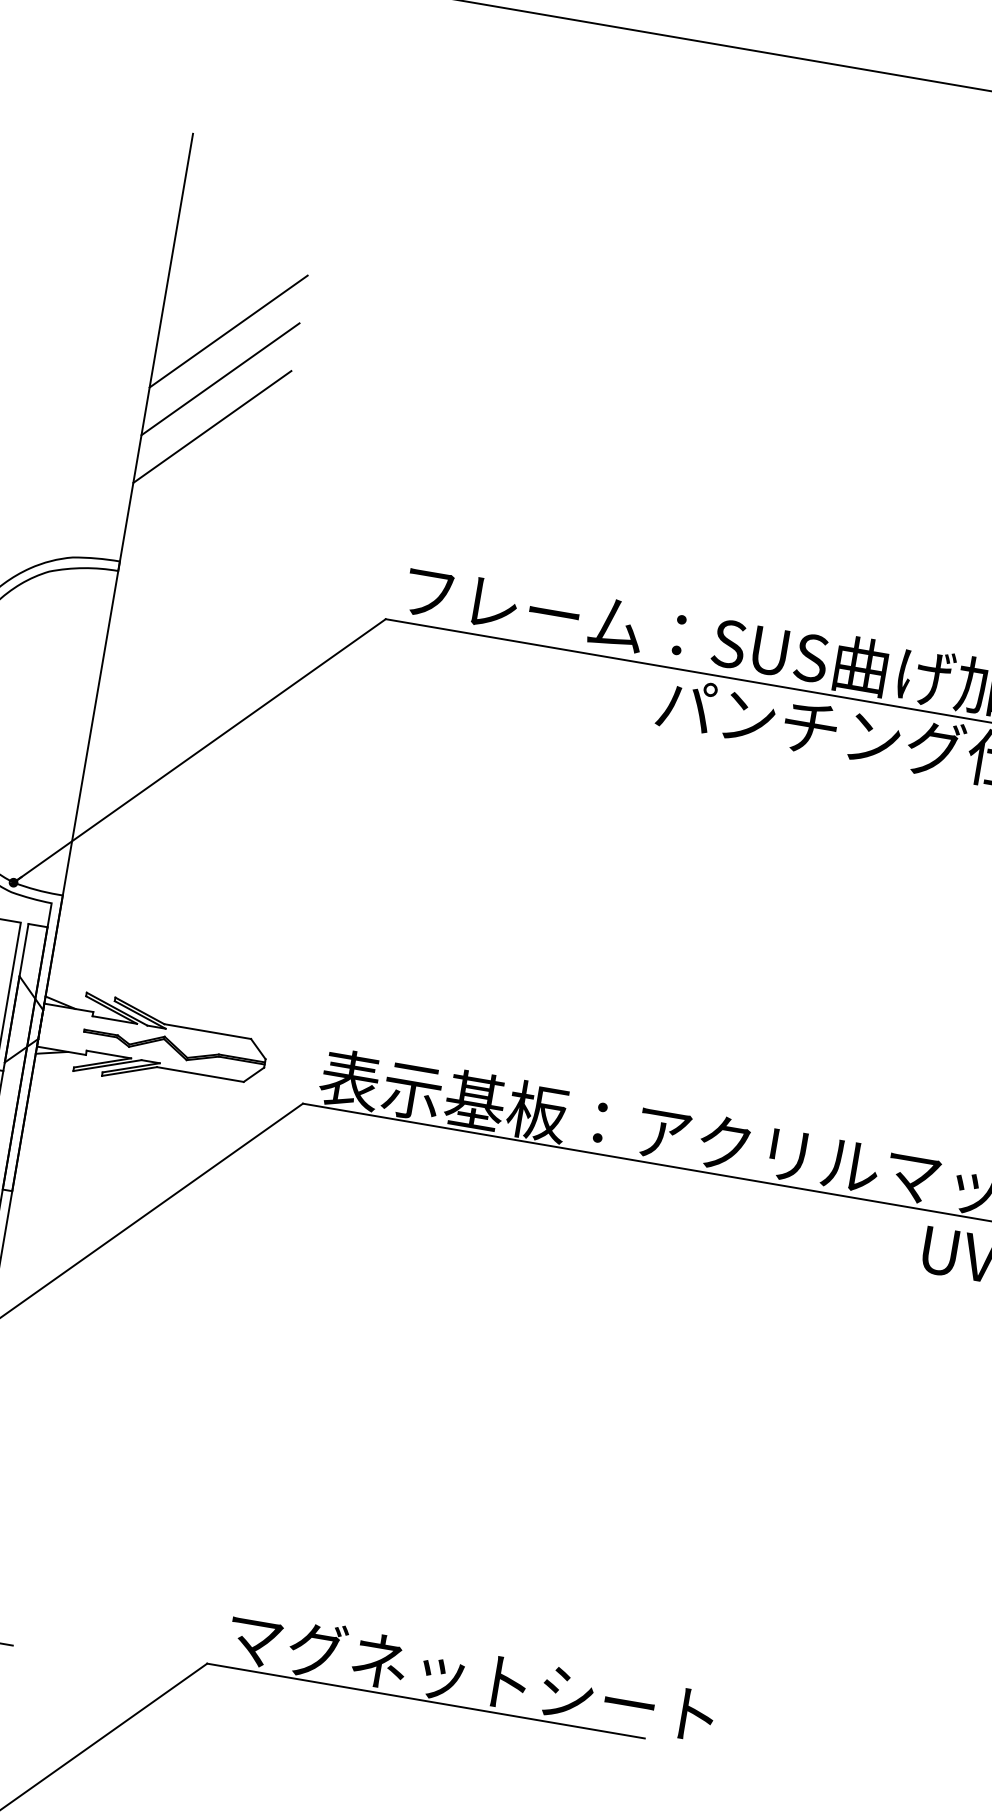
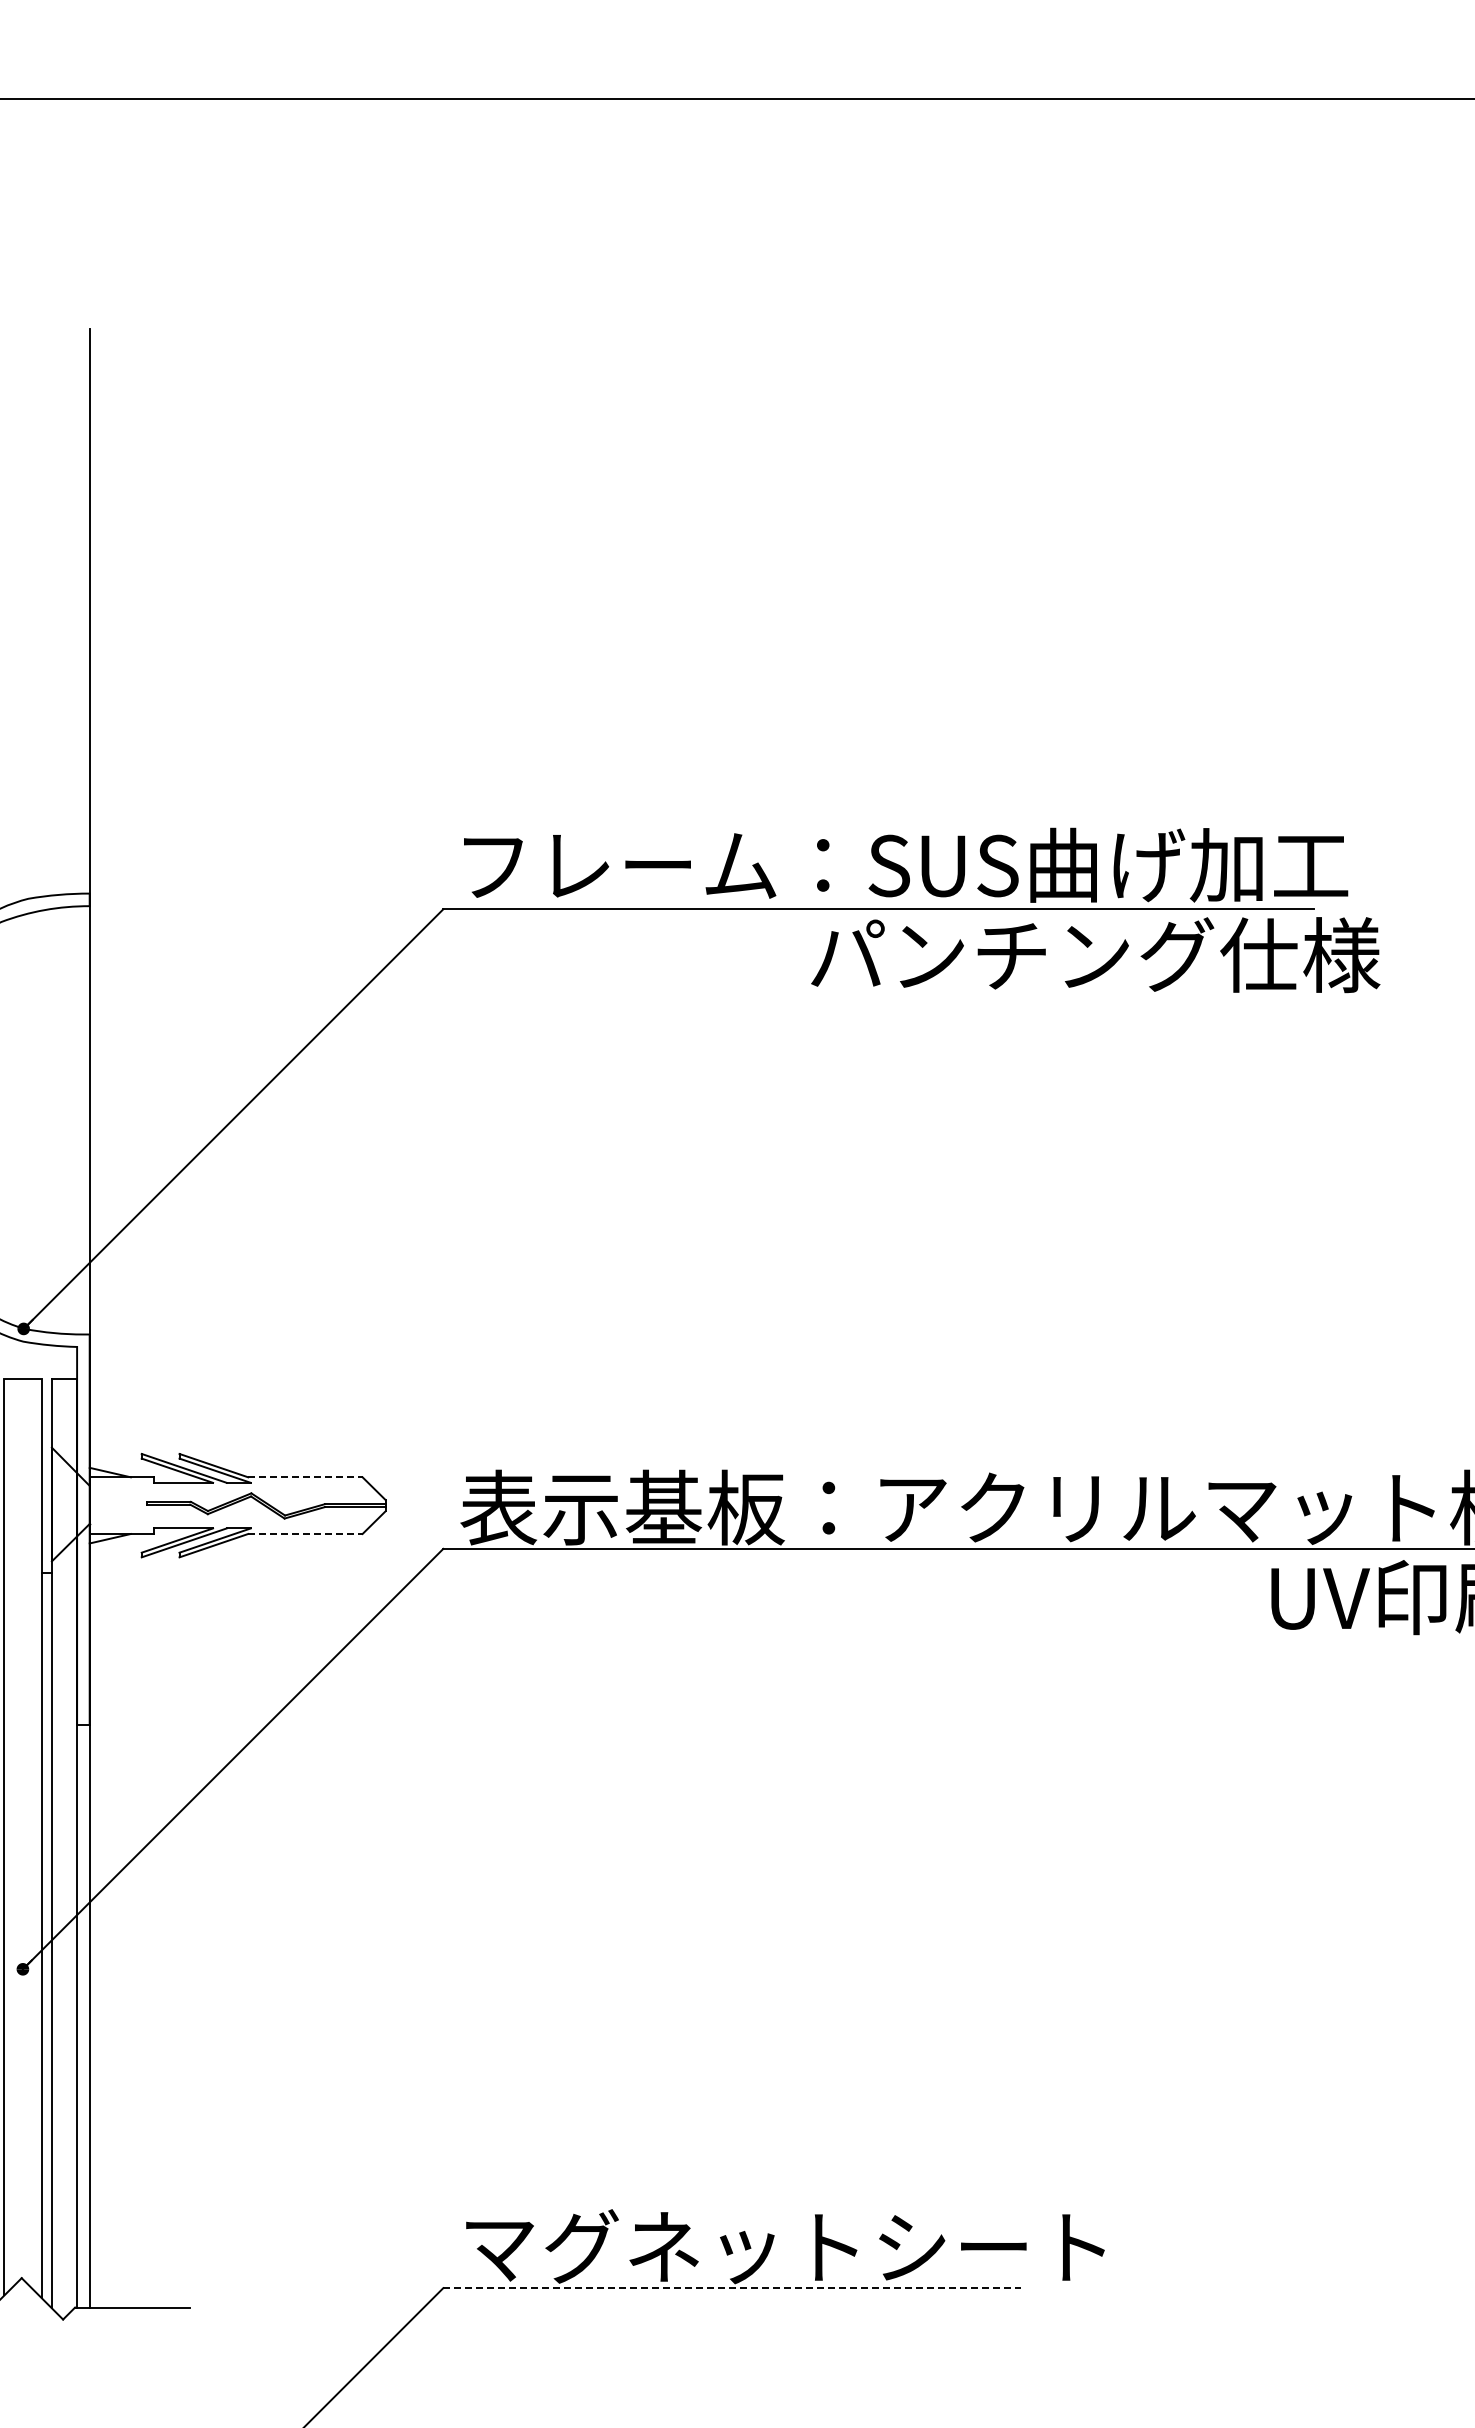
line: (228, 331) -> (178, 574), removed
line: (220, 378) -> (178, 637), removed
line: (212, 426) -> (178, 700), removed
line: (207, 1031) -> (305, 1477), solid -> dashed
line: (200, 1074) -> (305, 1534), solid -> dashed
line: (426, 1701) -> (732, 2288), solid -> dashed

